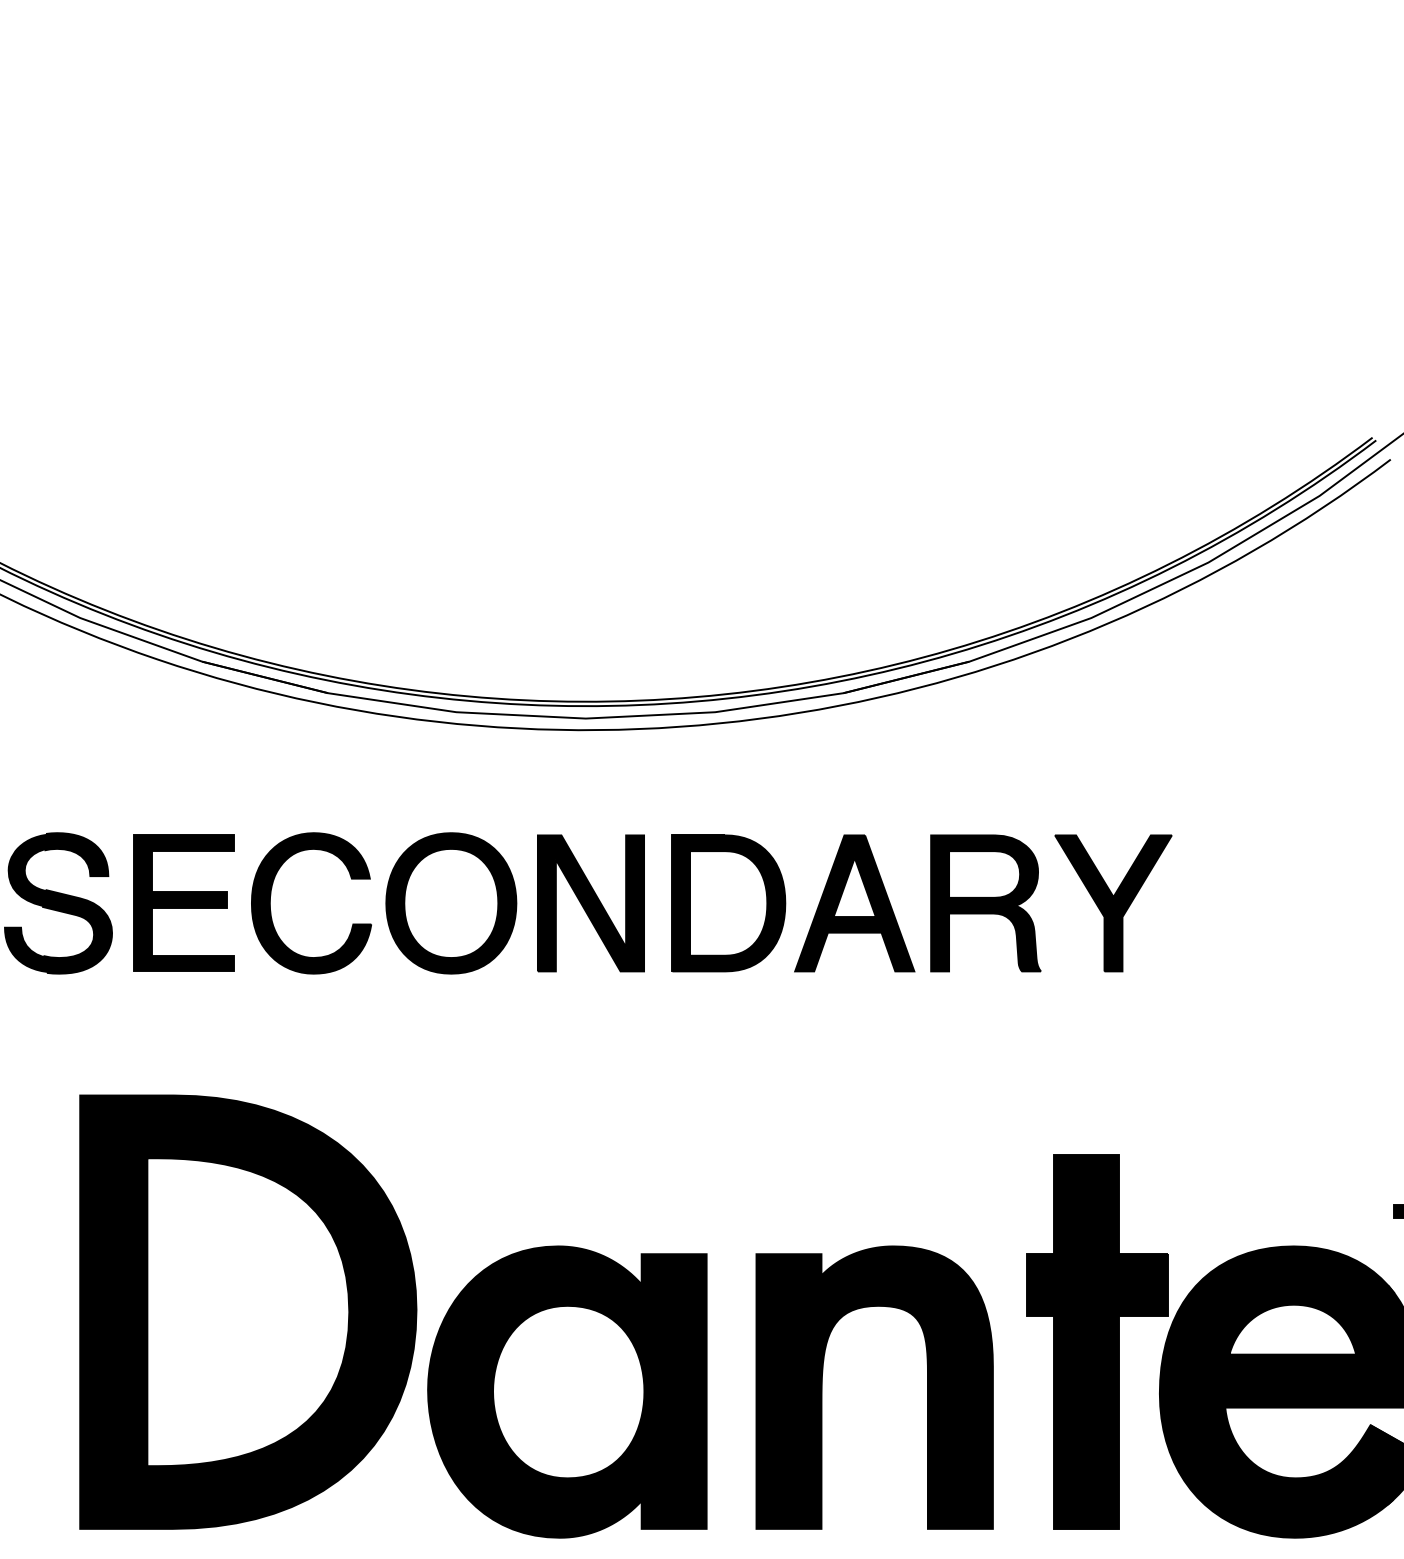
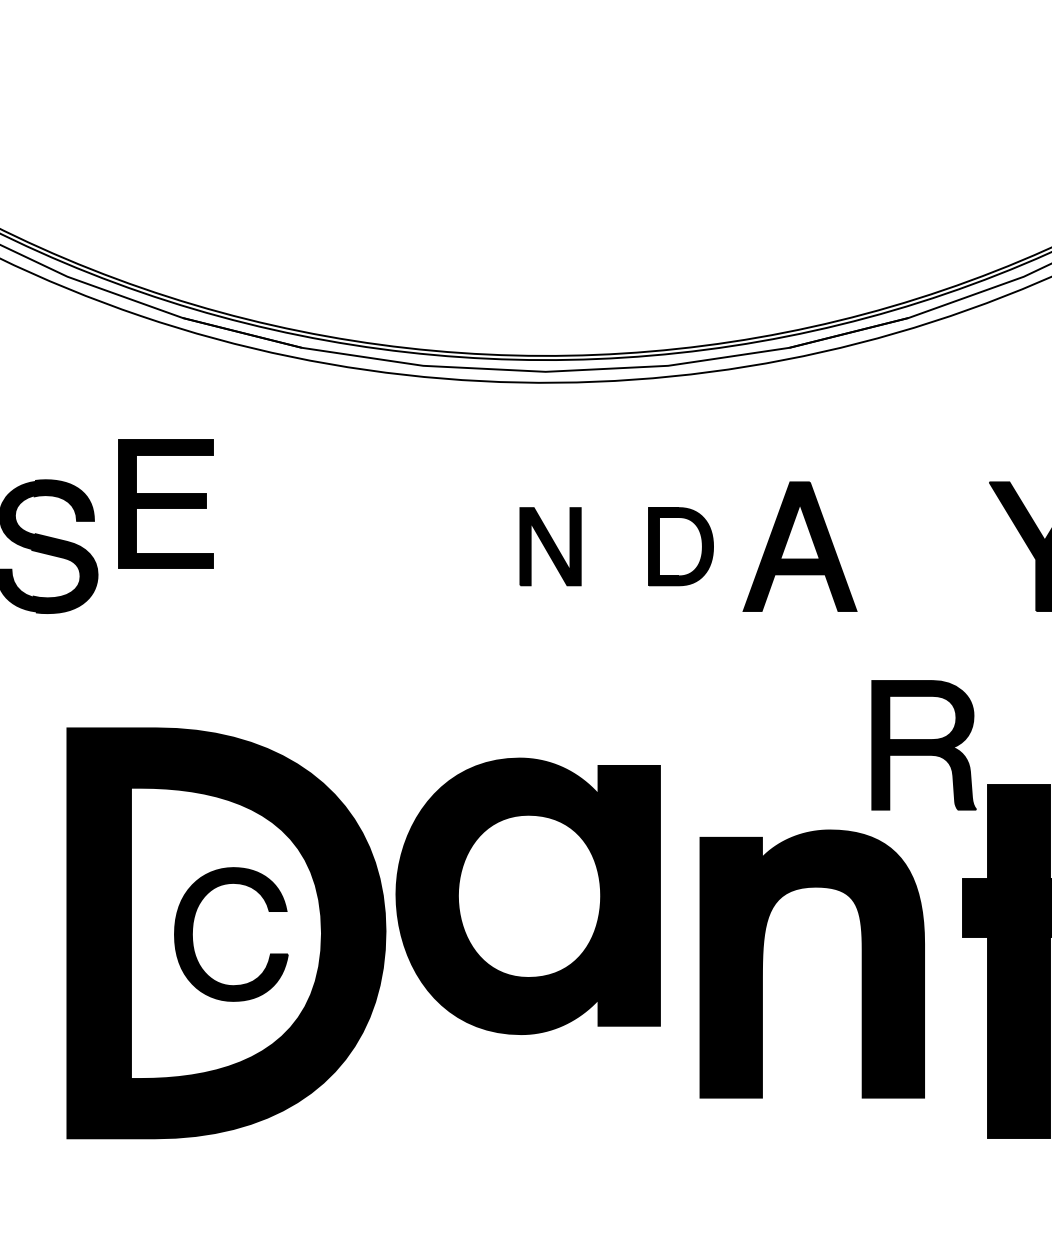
part: (271, 895) -> (193, 927), moved
part: (183, 902) -> (165, 503), moved
part: (451, 903) -> (418, 546), removed
part: (590, 903) -> (550, 546), size x0.6
part: (728, 903) -> (680, 546), size x0.6
part: (985, 903) -> (923, 745), moved
part: (822, 1387) -> (762, 963), moved
part: (567, 1391) -> (528, 895), moved

